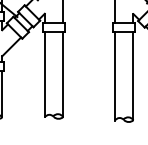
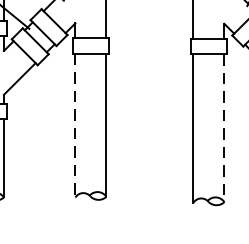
line: (44, 74) -> (74, 125), solid -> dashed
line: (133, 76) -> (224, 128), solid -> dashed

